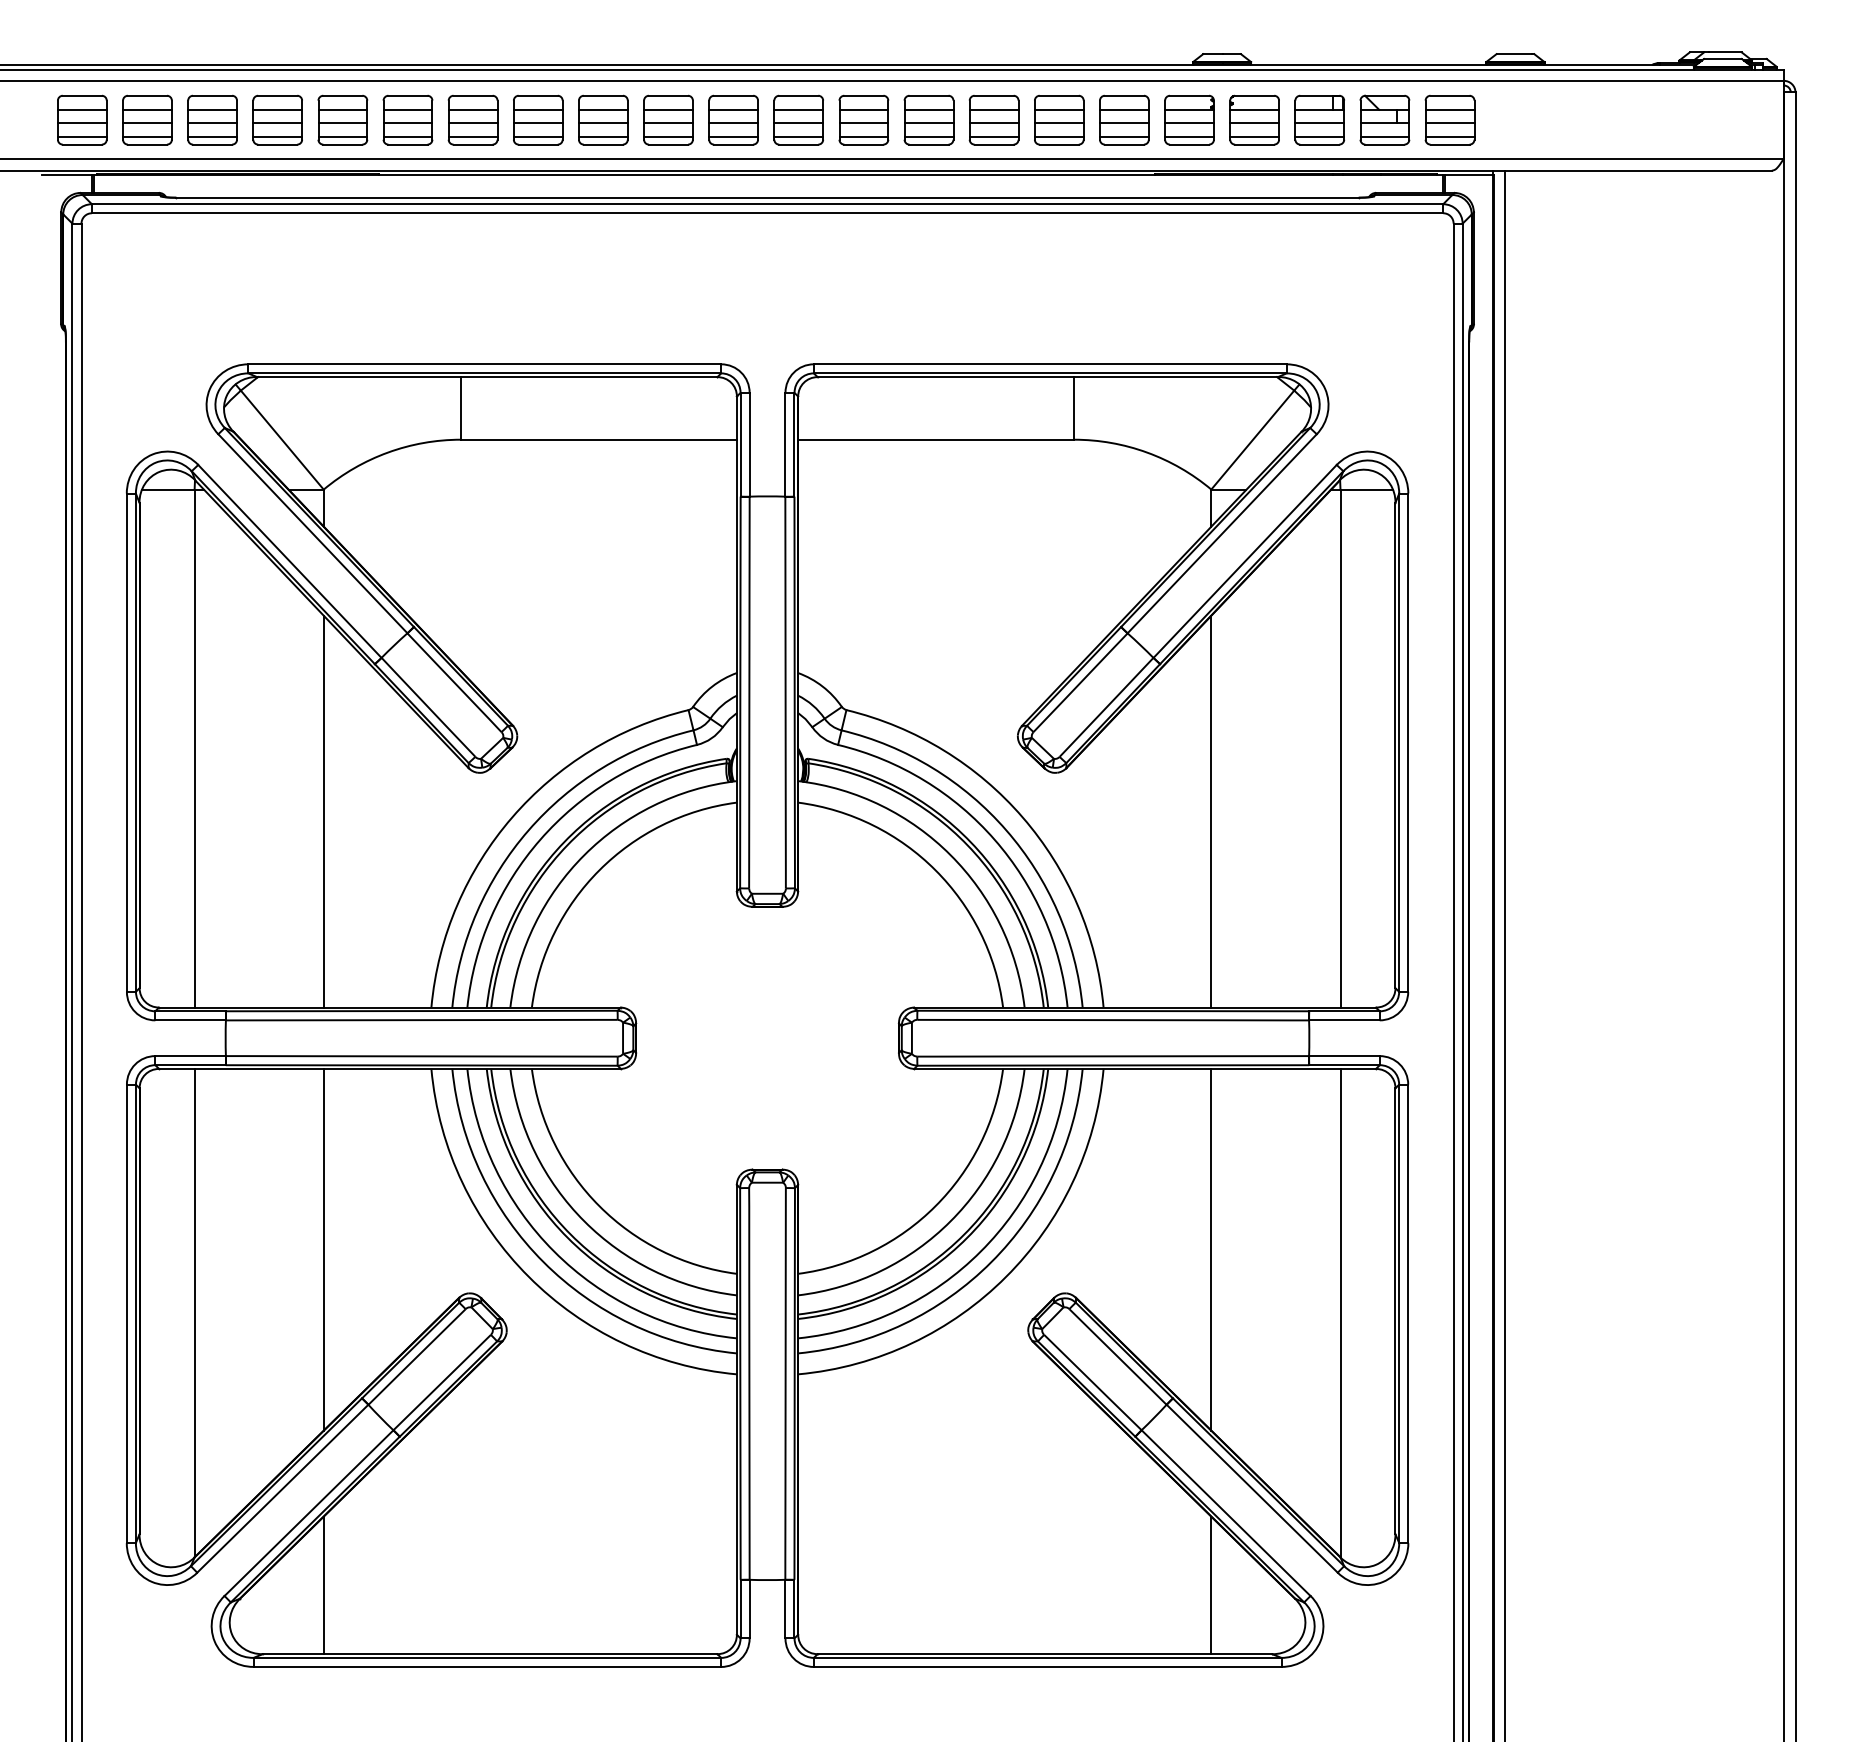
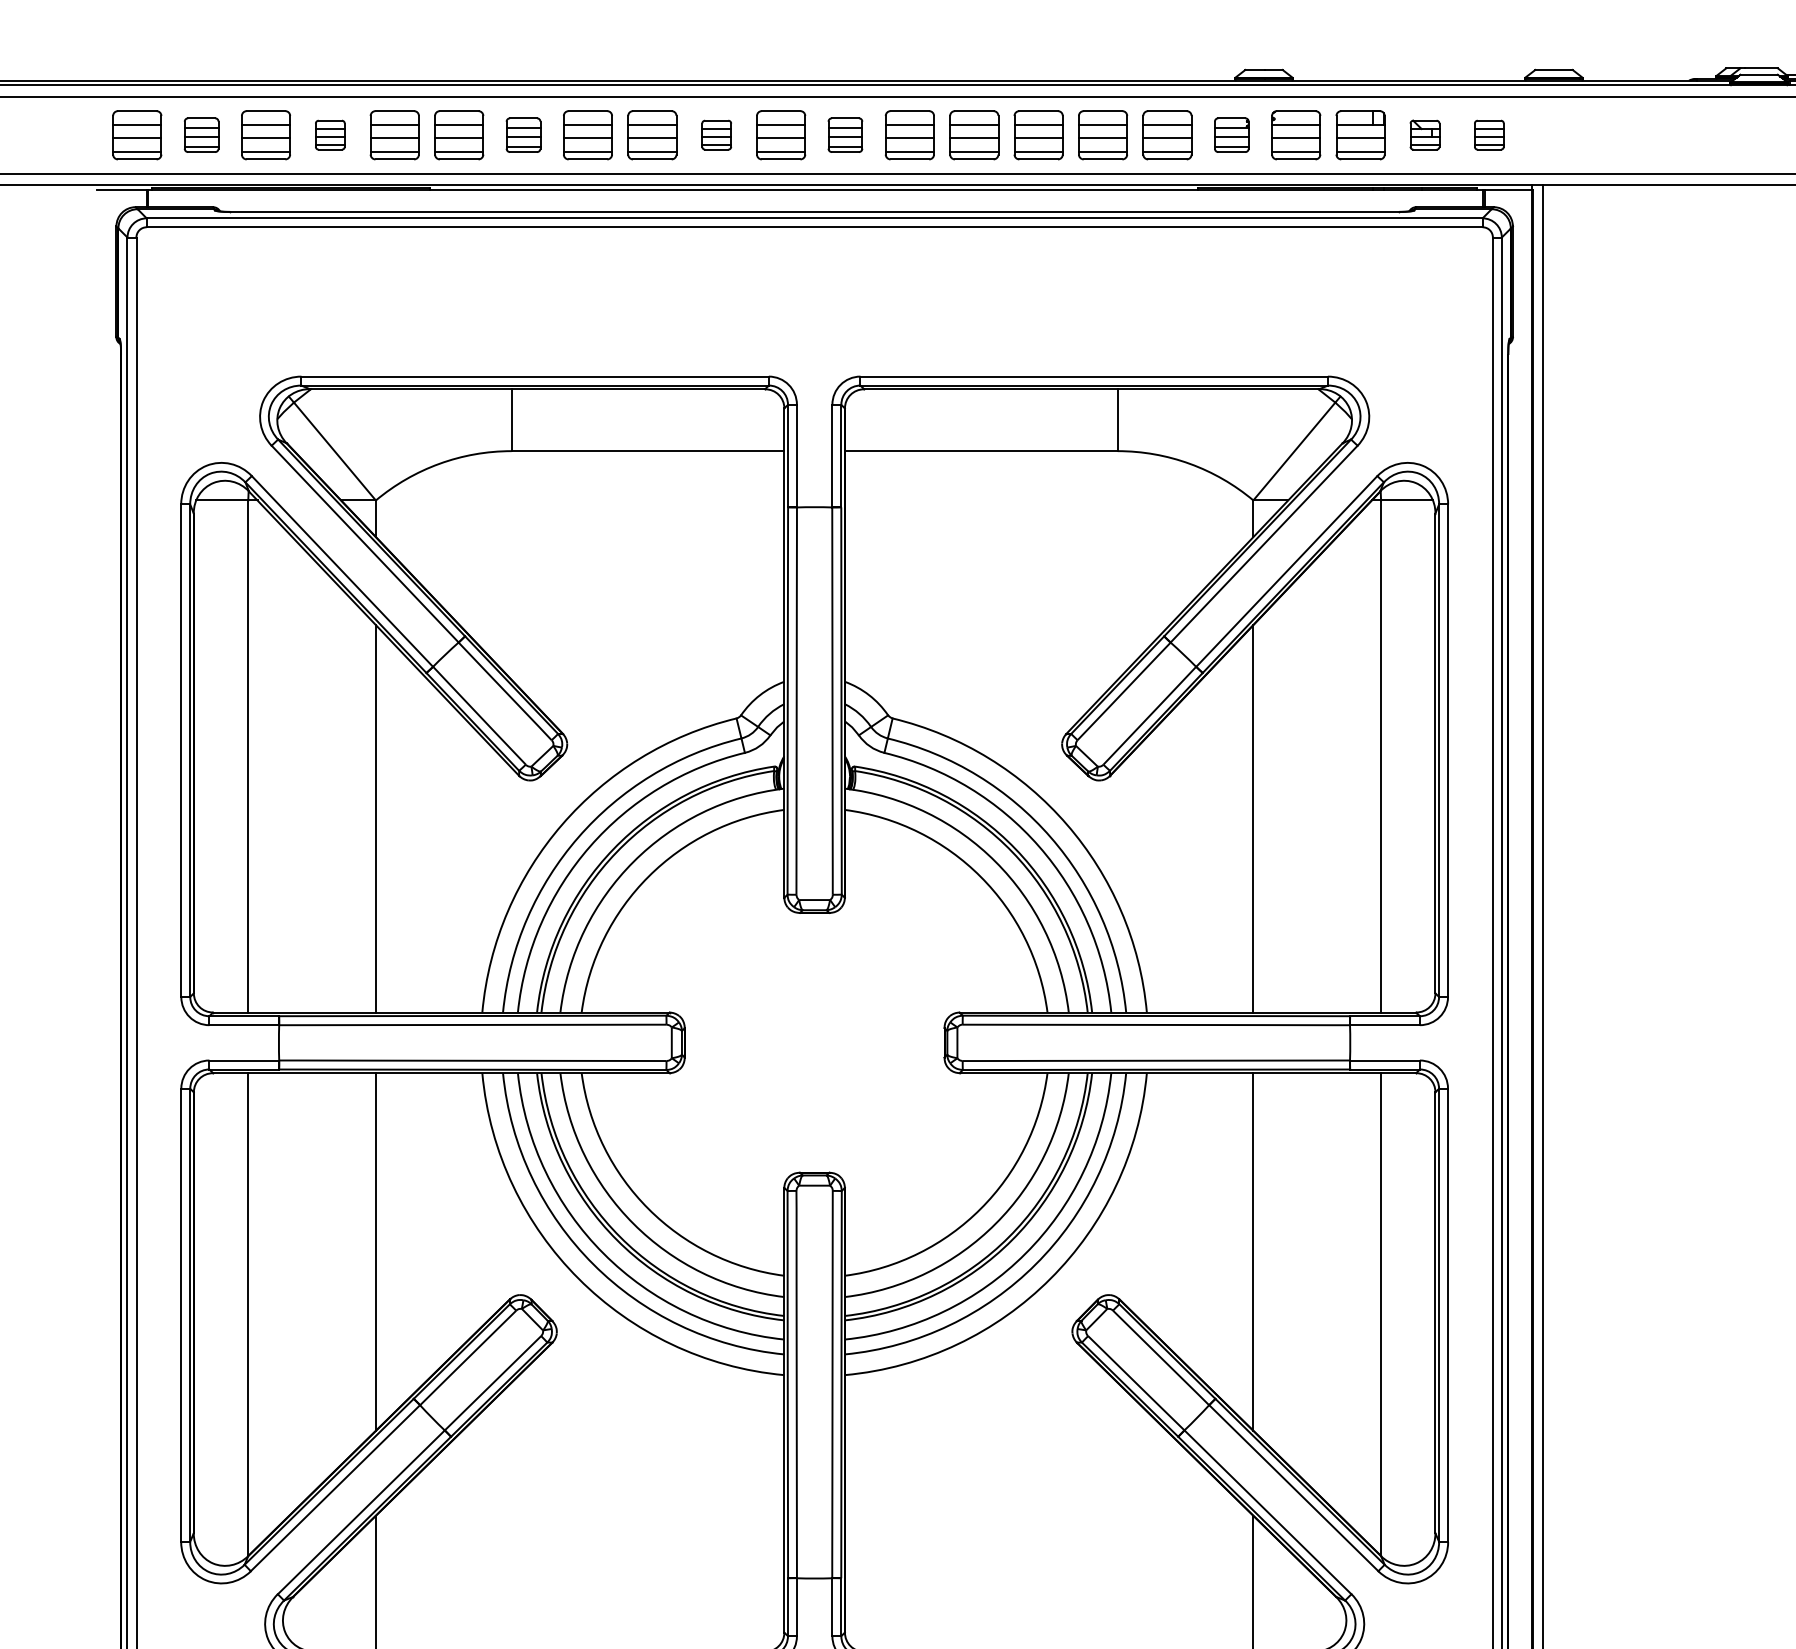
part: (147, 119) -> (201, 134), size x0.7
part: (277, 119) -> (330, 134), size x0.6
part: (472, 119) -> (522, 134), size x0.7
part: (668, 119) -> (716, 134), size x0.6
part: (798, 119) -> (845, 134), size x0.7
part: (1189, 119) -> (1231, 134), size x0.7
part: (1384, 119) -> (1424, 134), size x0.6
part: (1449, 119) -> (1488, 134), size x0.6

